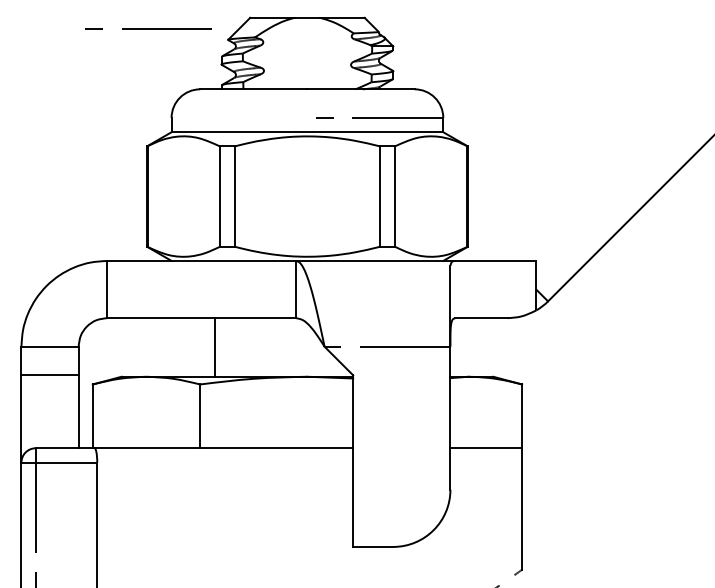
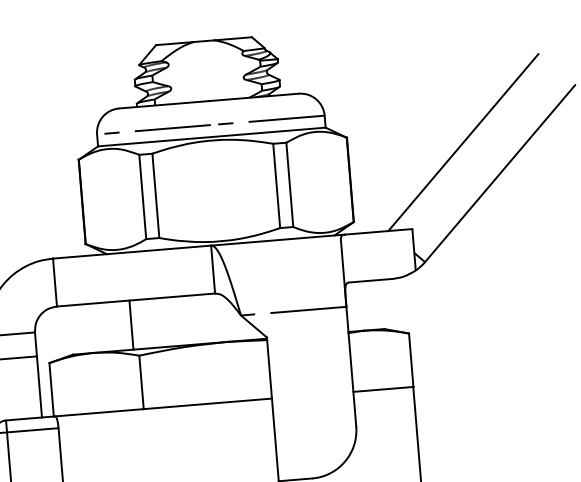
line: (148, 28) -> (157, 129), moved
line: (604, 162) -> (462, 141), added
line: (214, 347) -> (131, 325), moved

